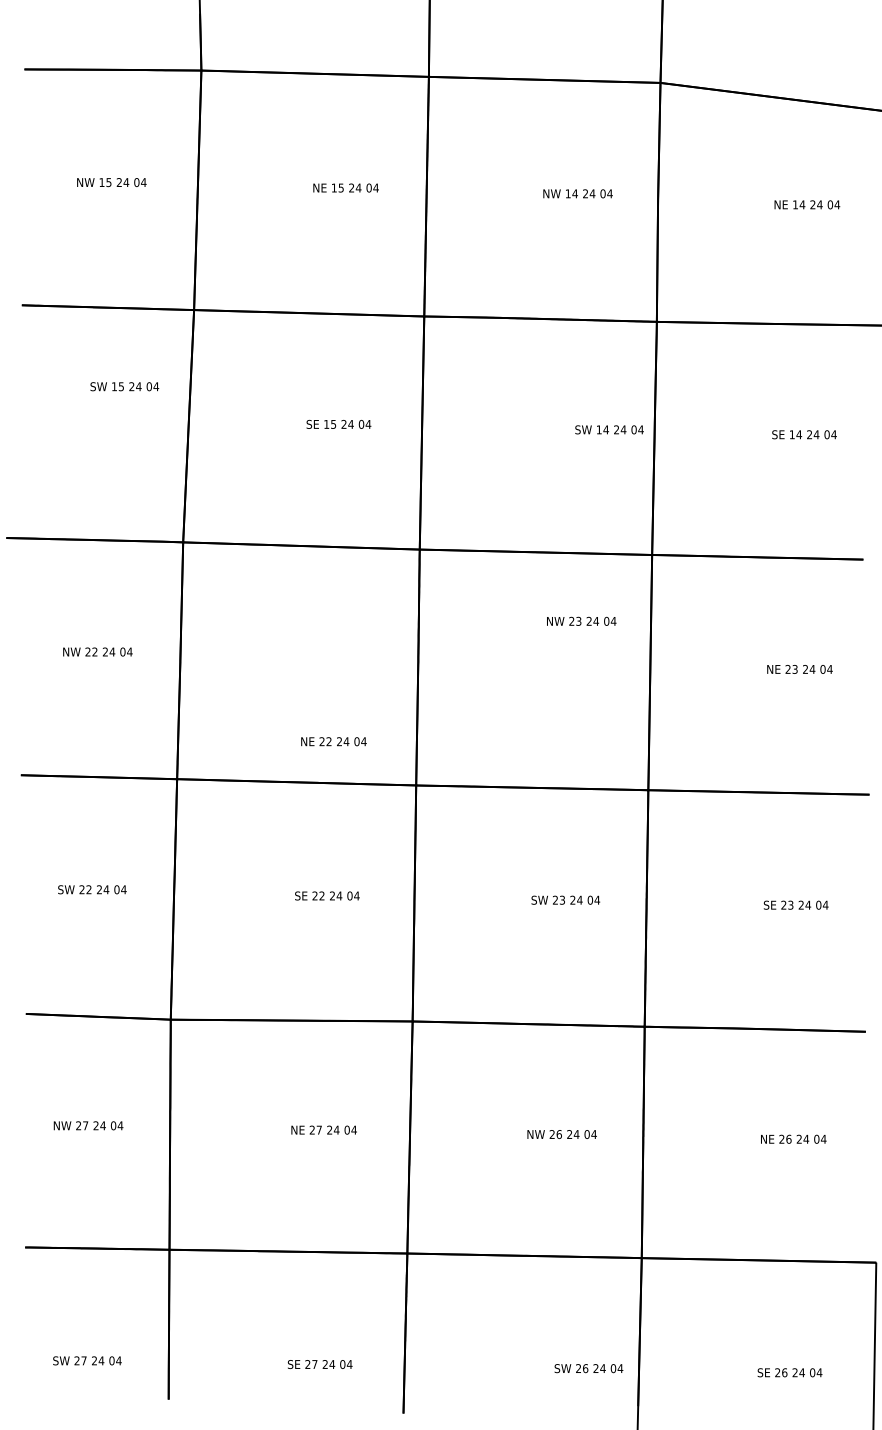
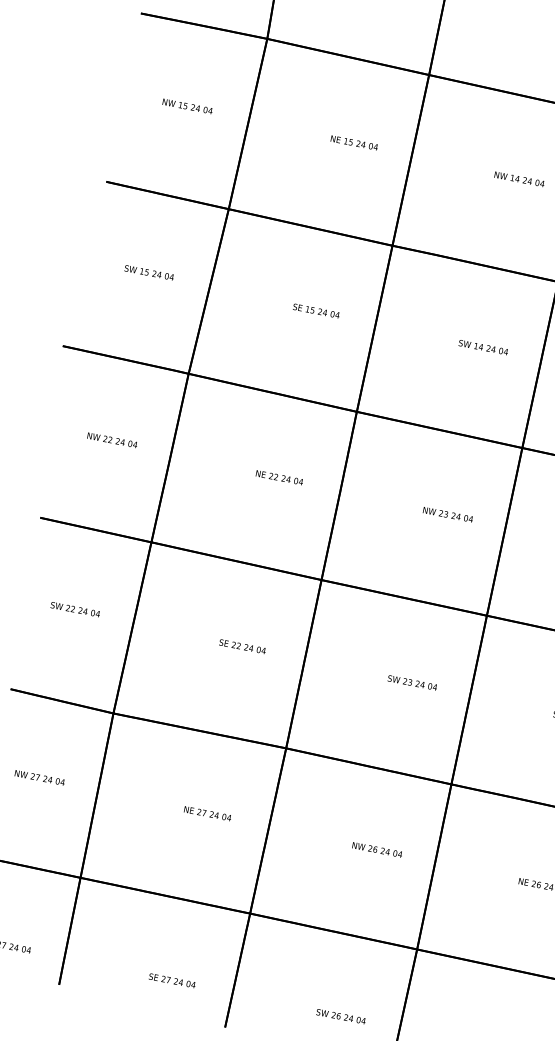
text: (124, 386) -> (149, 272), moved
text: (609, 429) -> (483, 347), moved
text: (581, 620) -> (448, 514), moved
text: (333, 741) -> (279, 477), moved
text: (588, 1368) -> (340, 1016), moved

